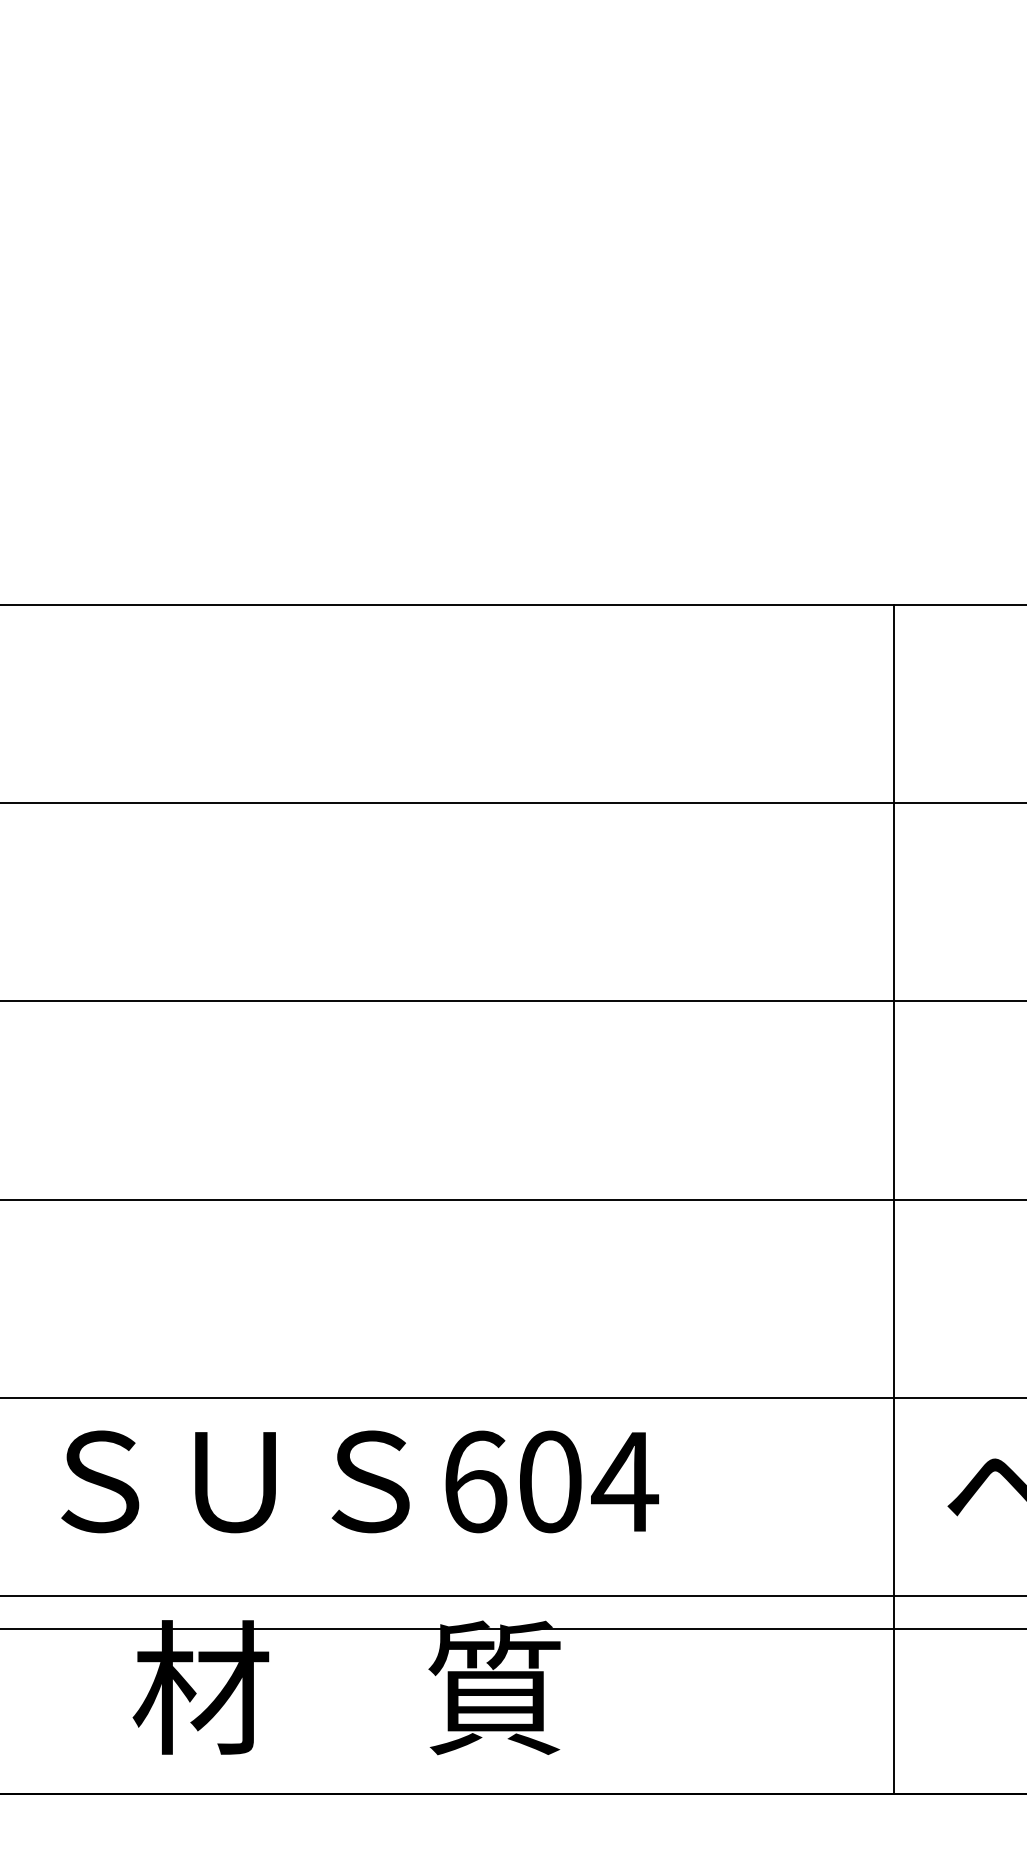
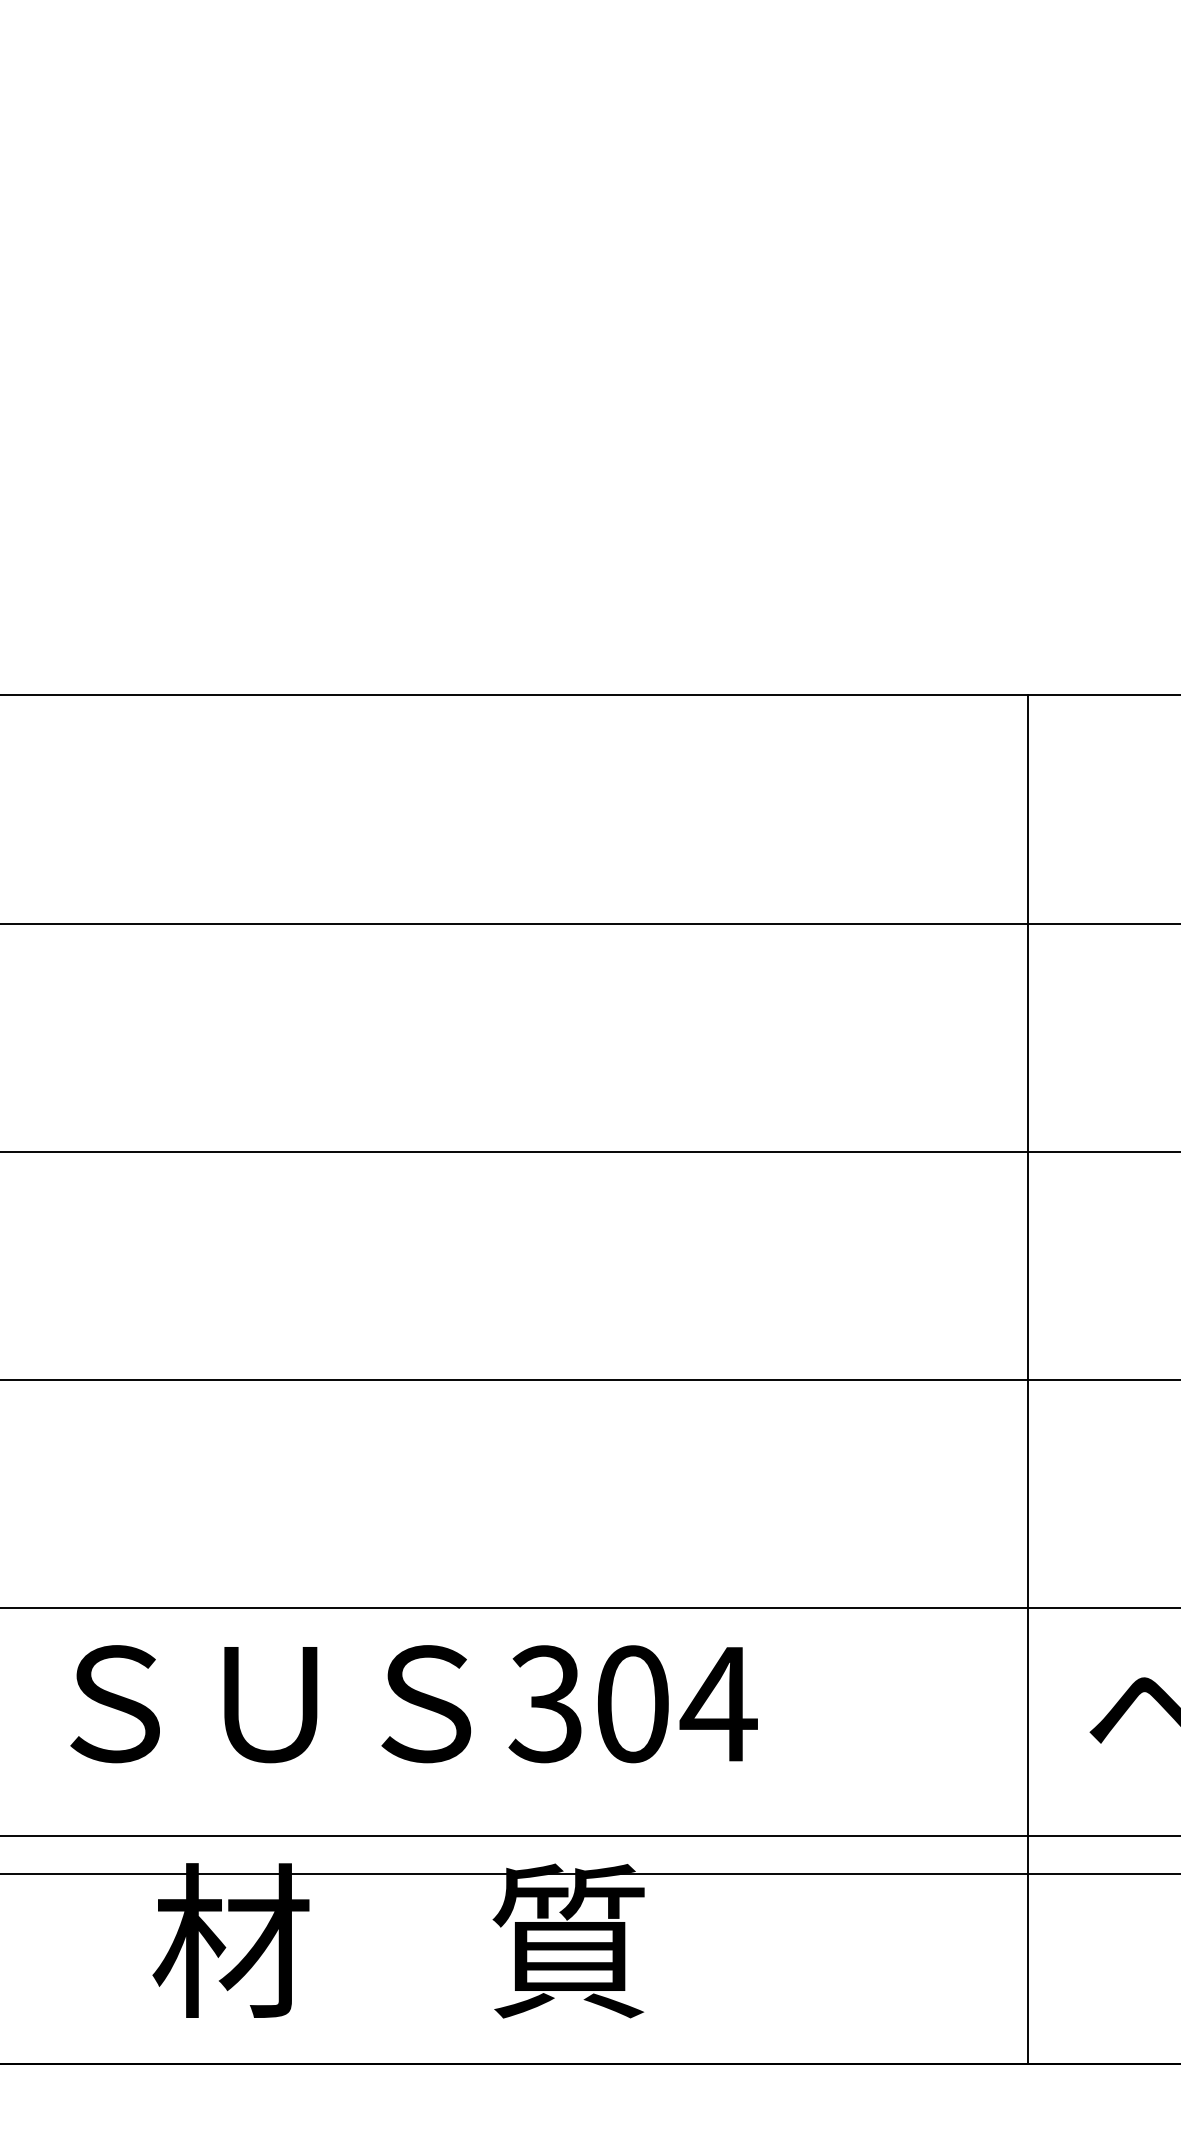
text: (474, 1482) -> (545, 1704), 604 -> 304

